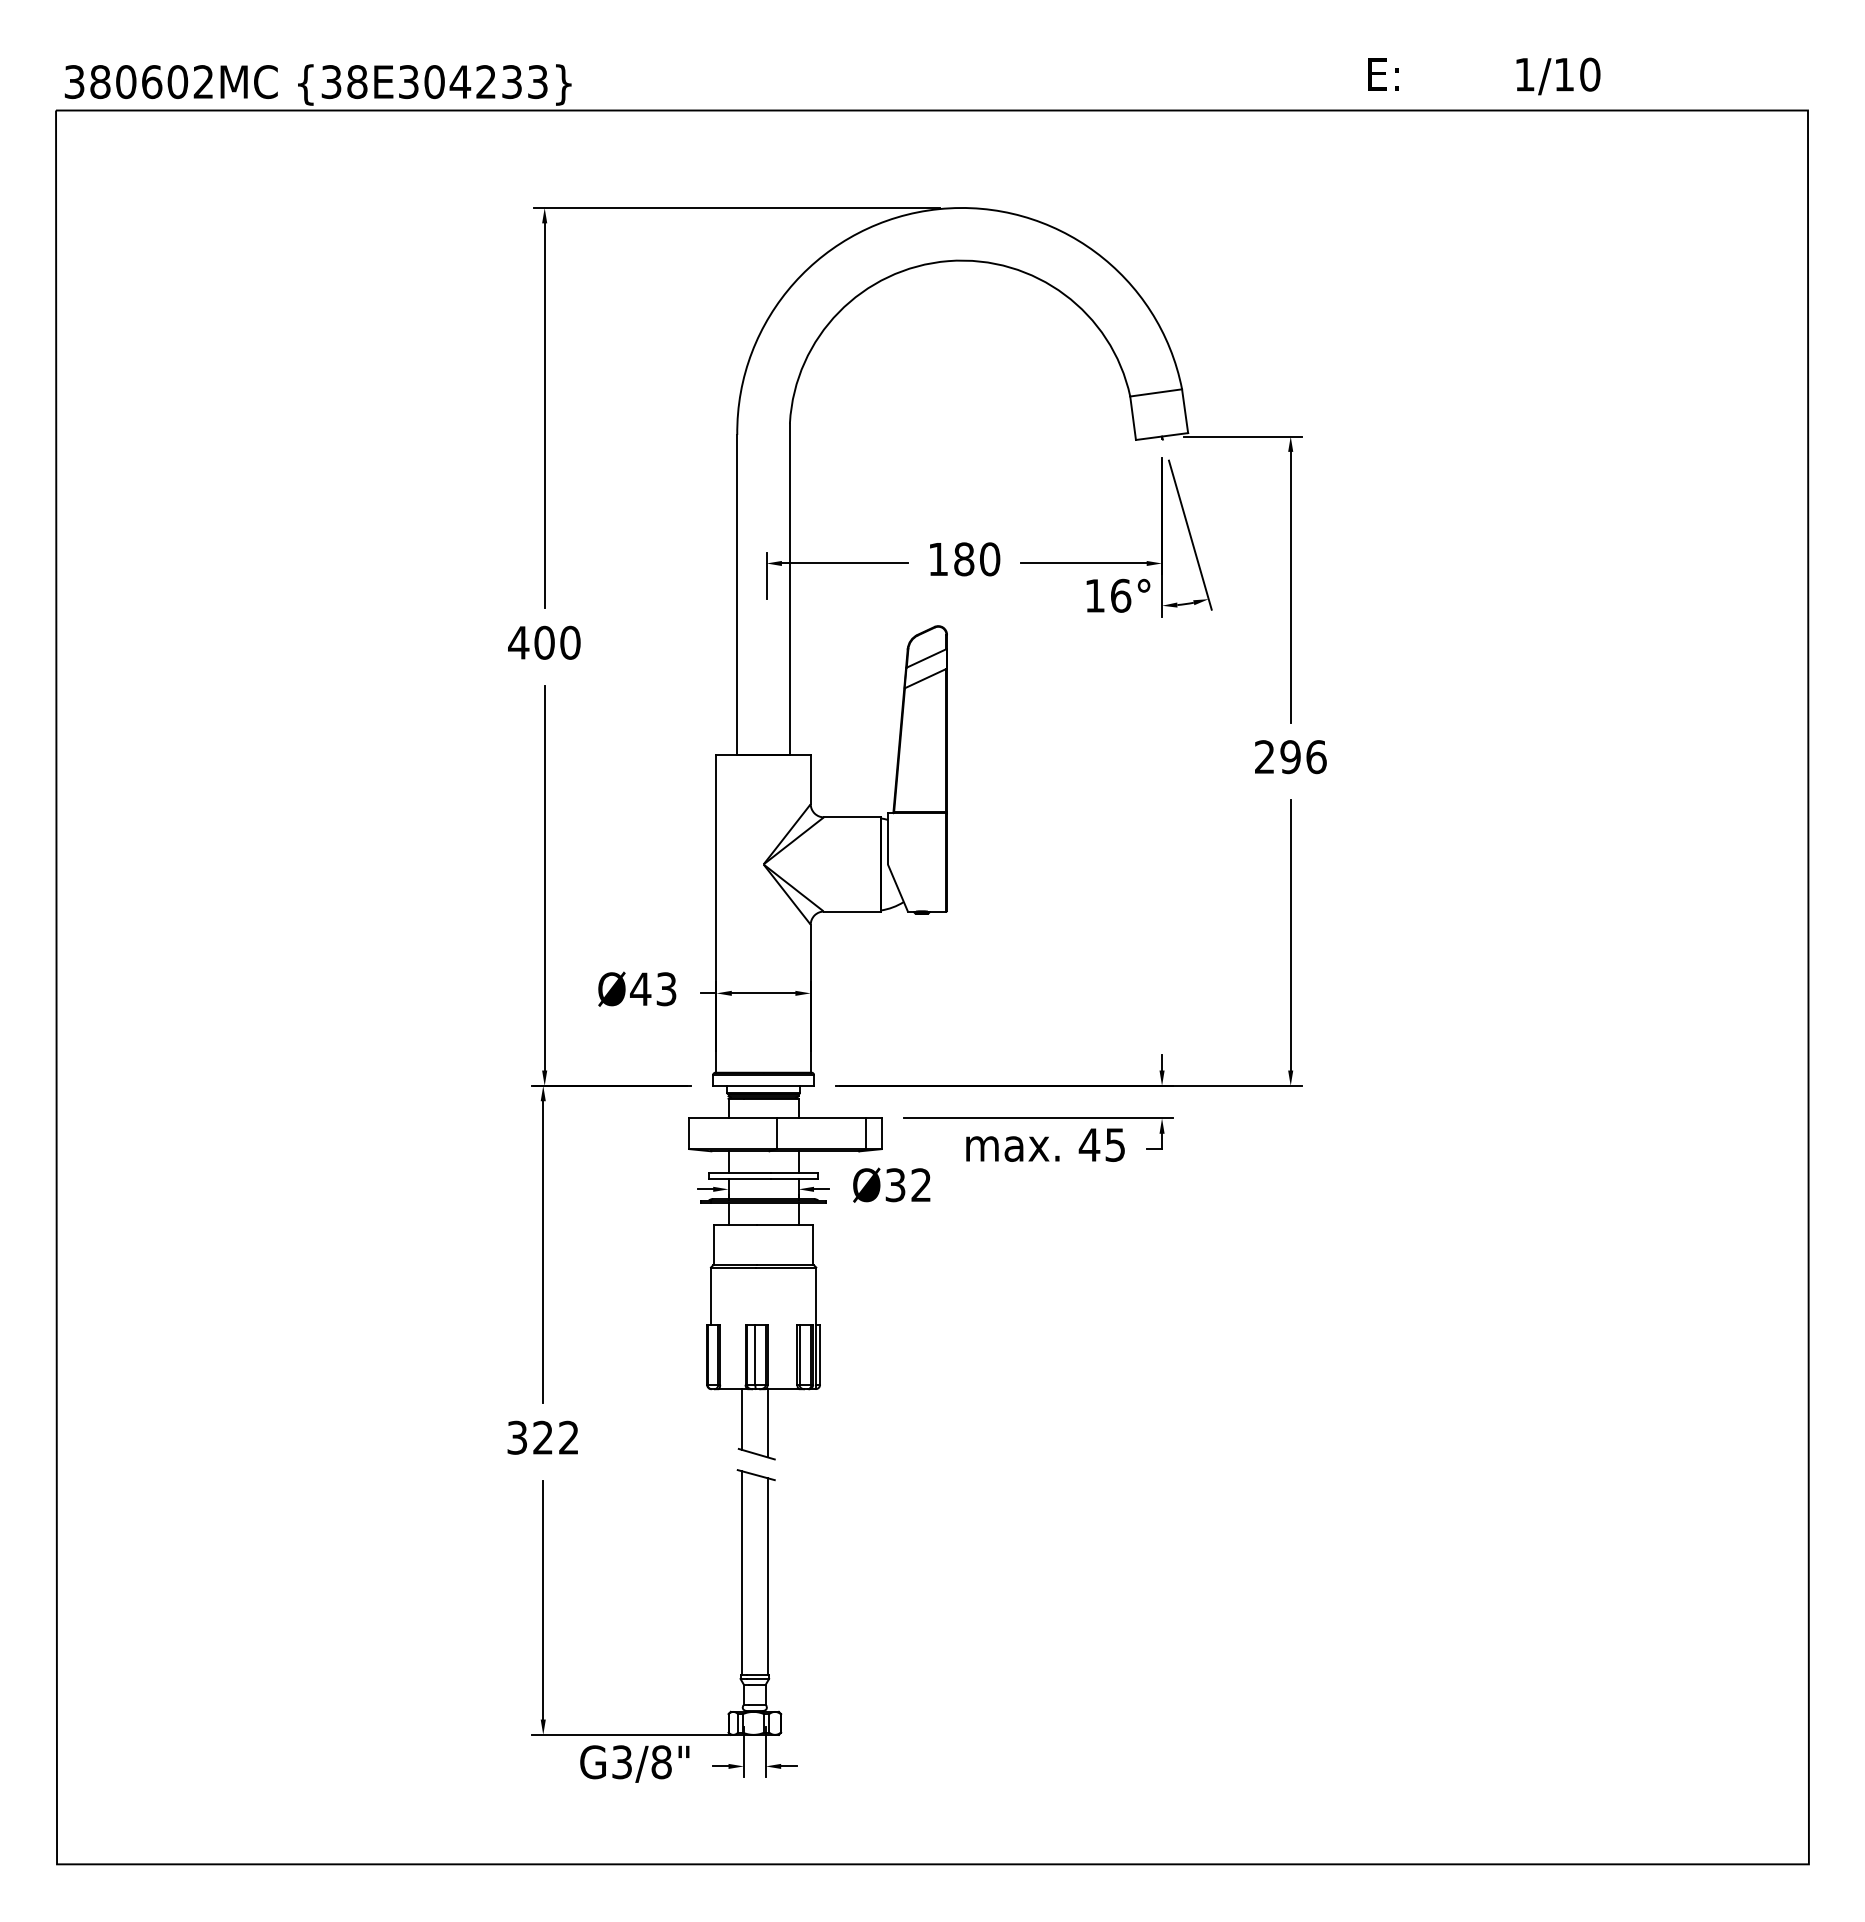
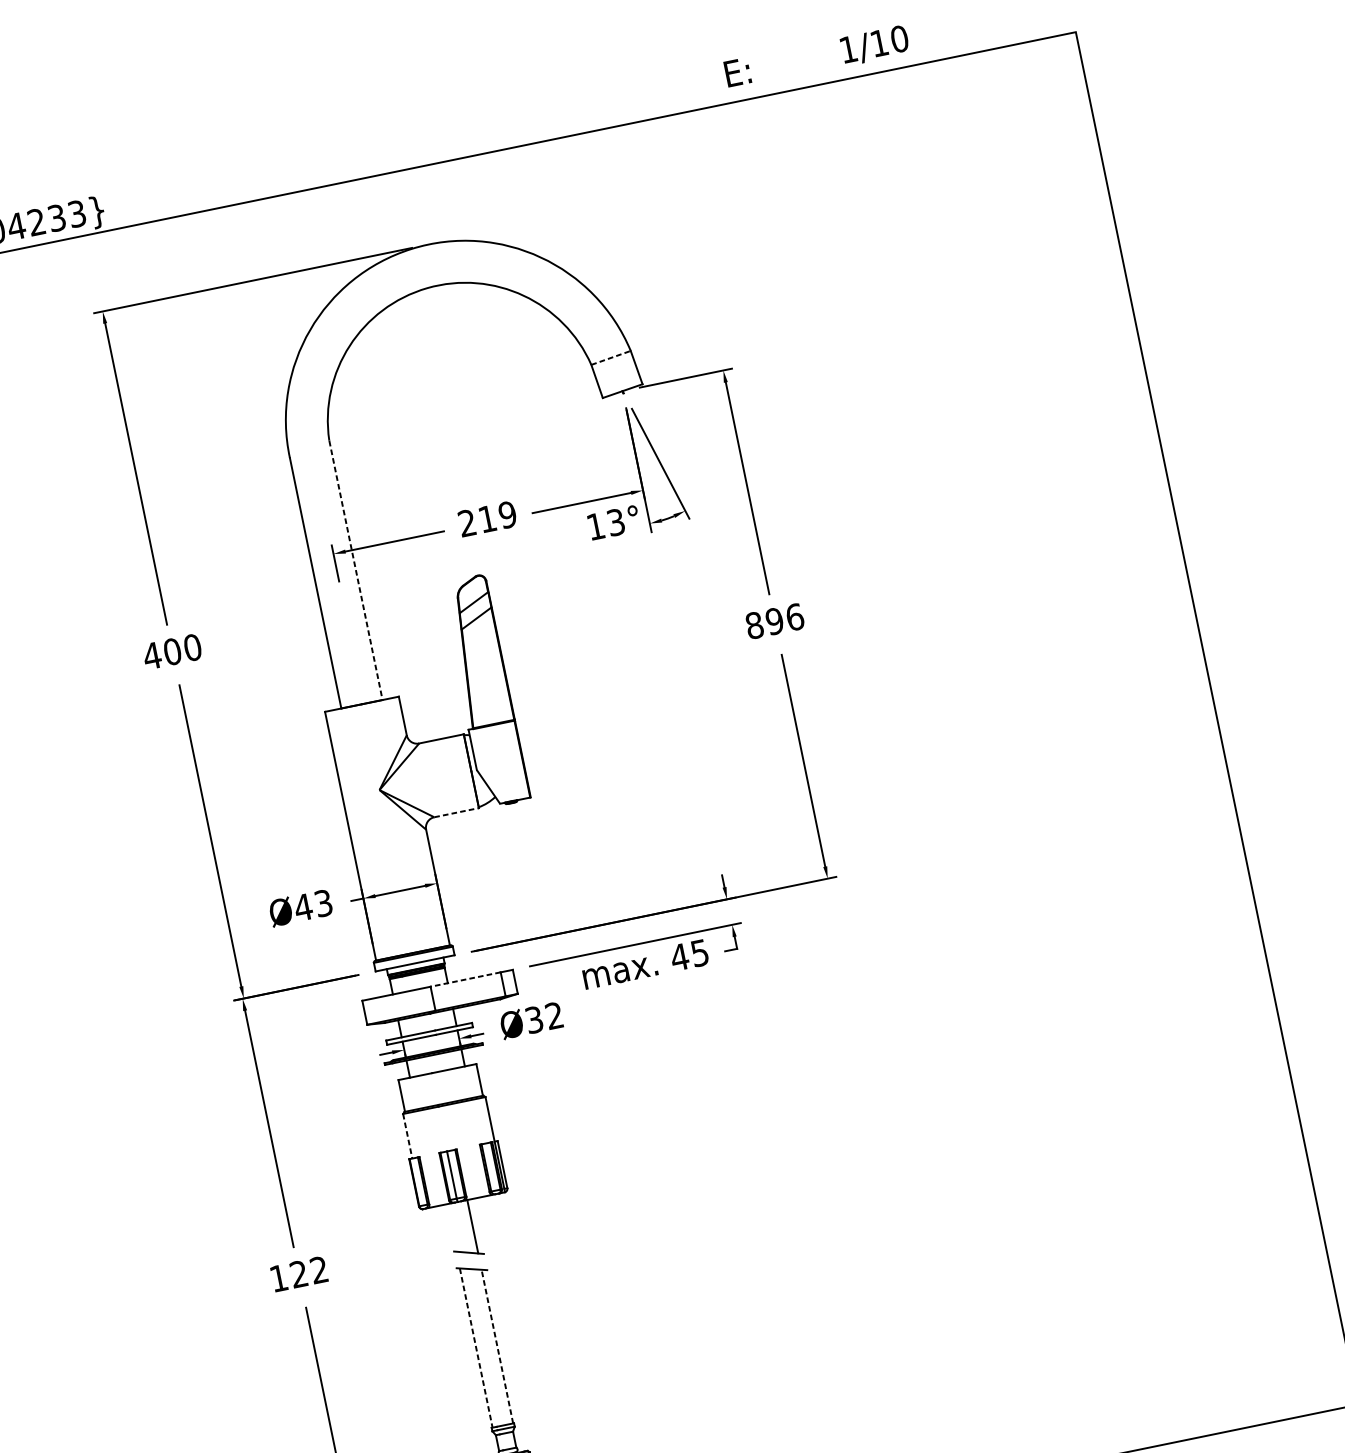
line: (1156, 392) -> (611, 357), solid -> dashed
text: (964, 559) -> (487, 519), 180 -> 219
line: (789, 589) -> (355, 570), solid -> dashed
text: (1121, 595) -> (616, 522), 16° -> 13°
text: (1264, 757) -> (754, 625), 296 -> 896
line: (852, 911) -> (456, 812), solid -> dashed
line: (821, 1118) -> (465, 979), solid -> dashed
line: (710, 1296) -> (407, 1136), solid -> dashed
line: (741, 1419) -> (451, 1228), removed
text: (517, 1437) -> (279, 1278), 322 -> 122
line: (741, 1572) -> (476, 1347), solid -> dashed
line: (767, 1575) -> (496, 1345), solid -> dashed

